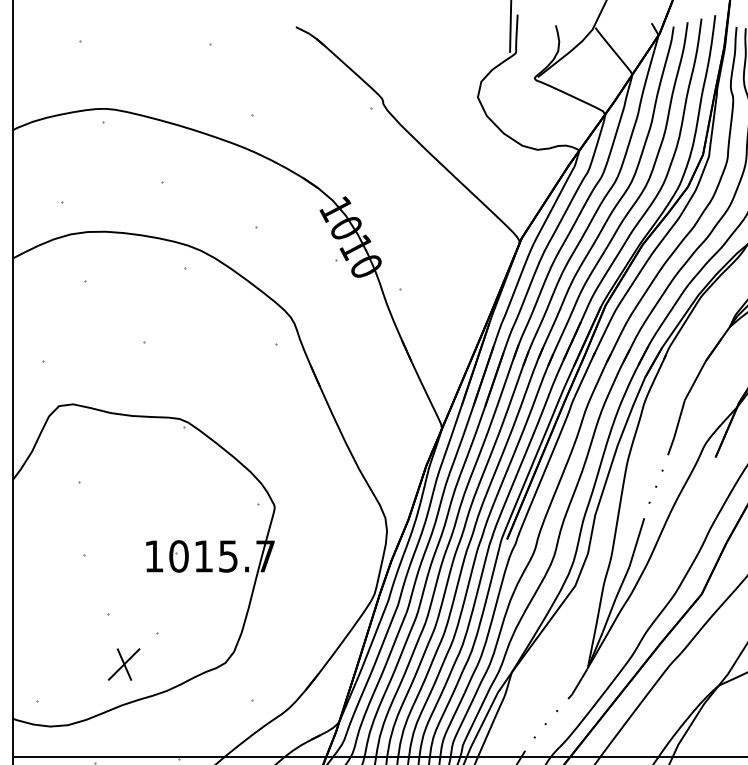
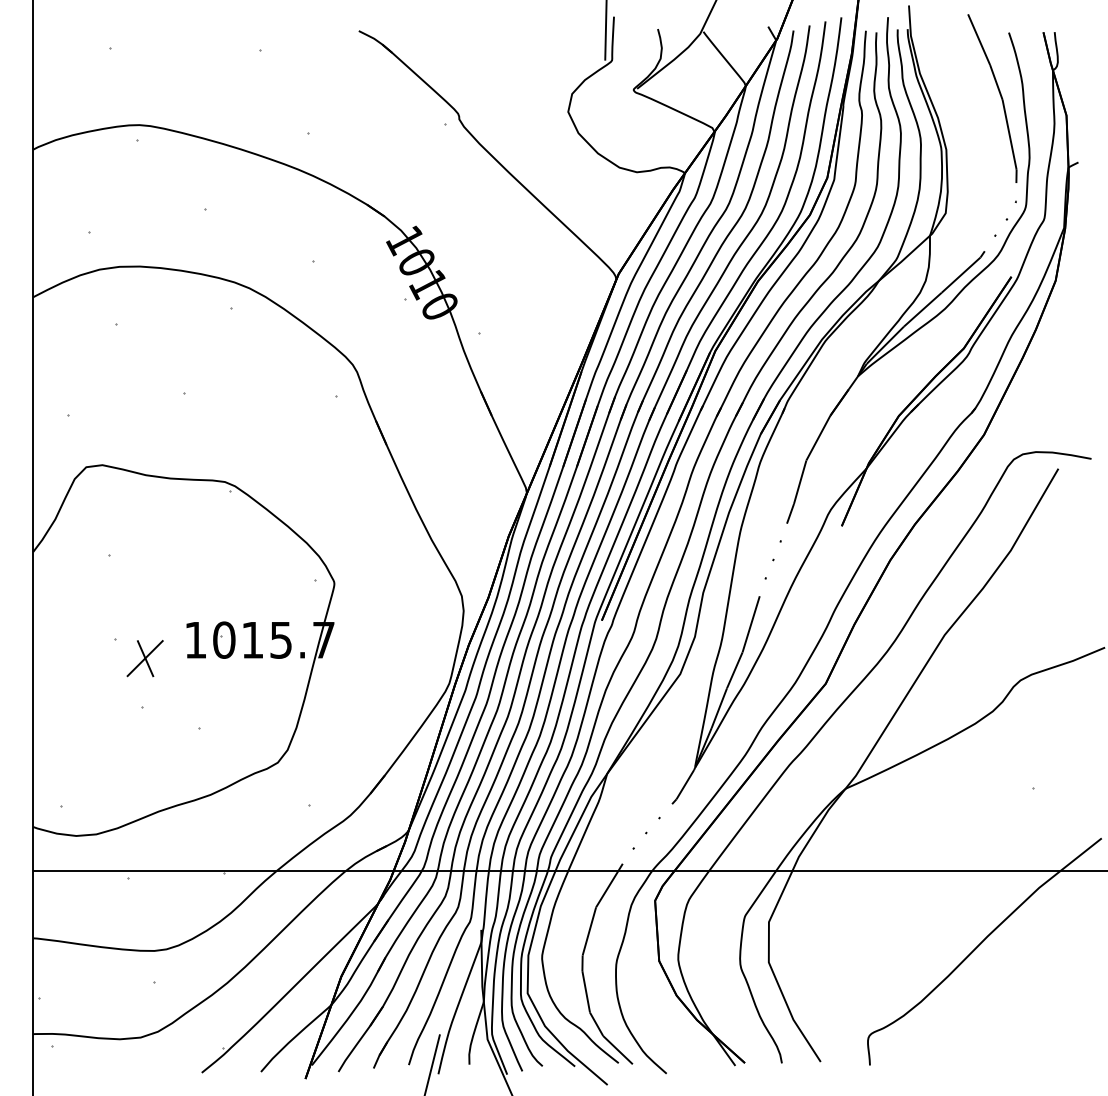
part: (123, 664) -> (144, 658), moved

